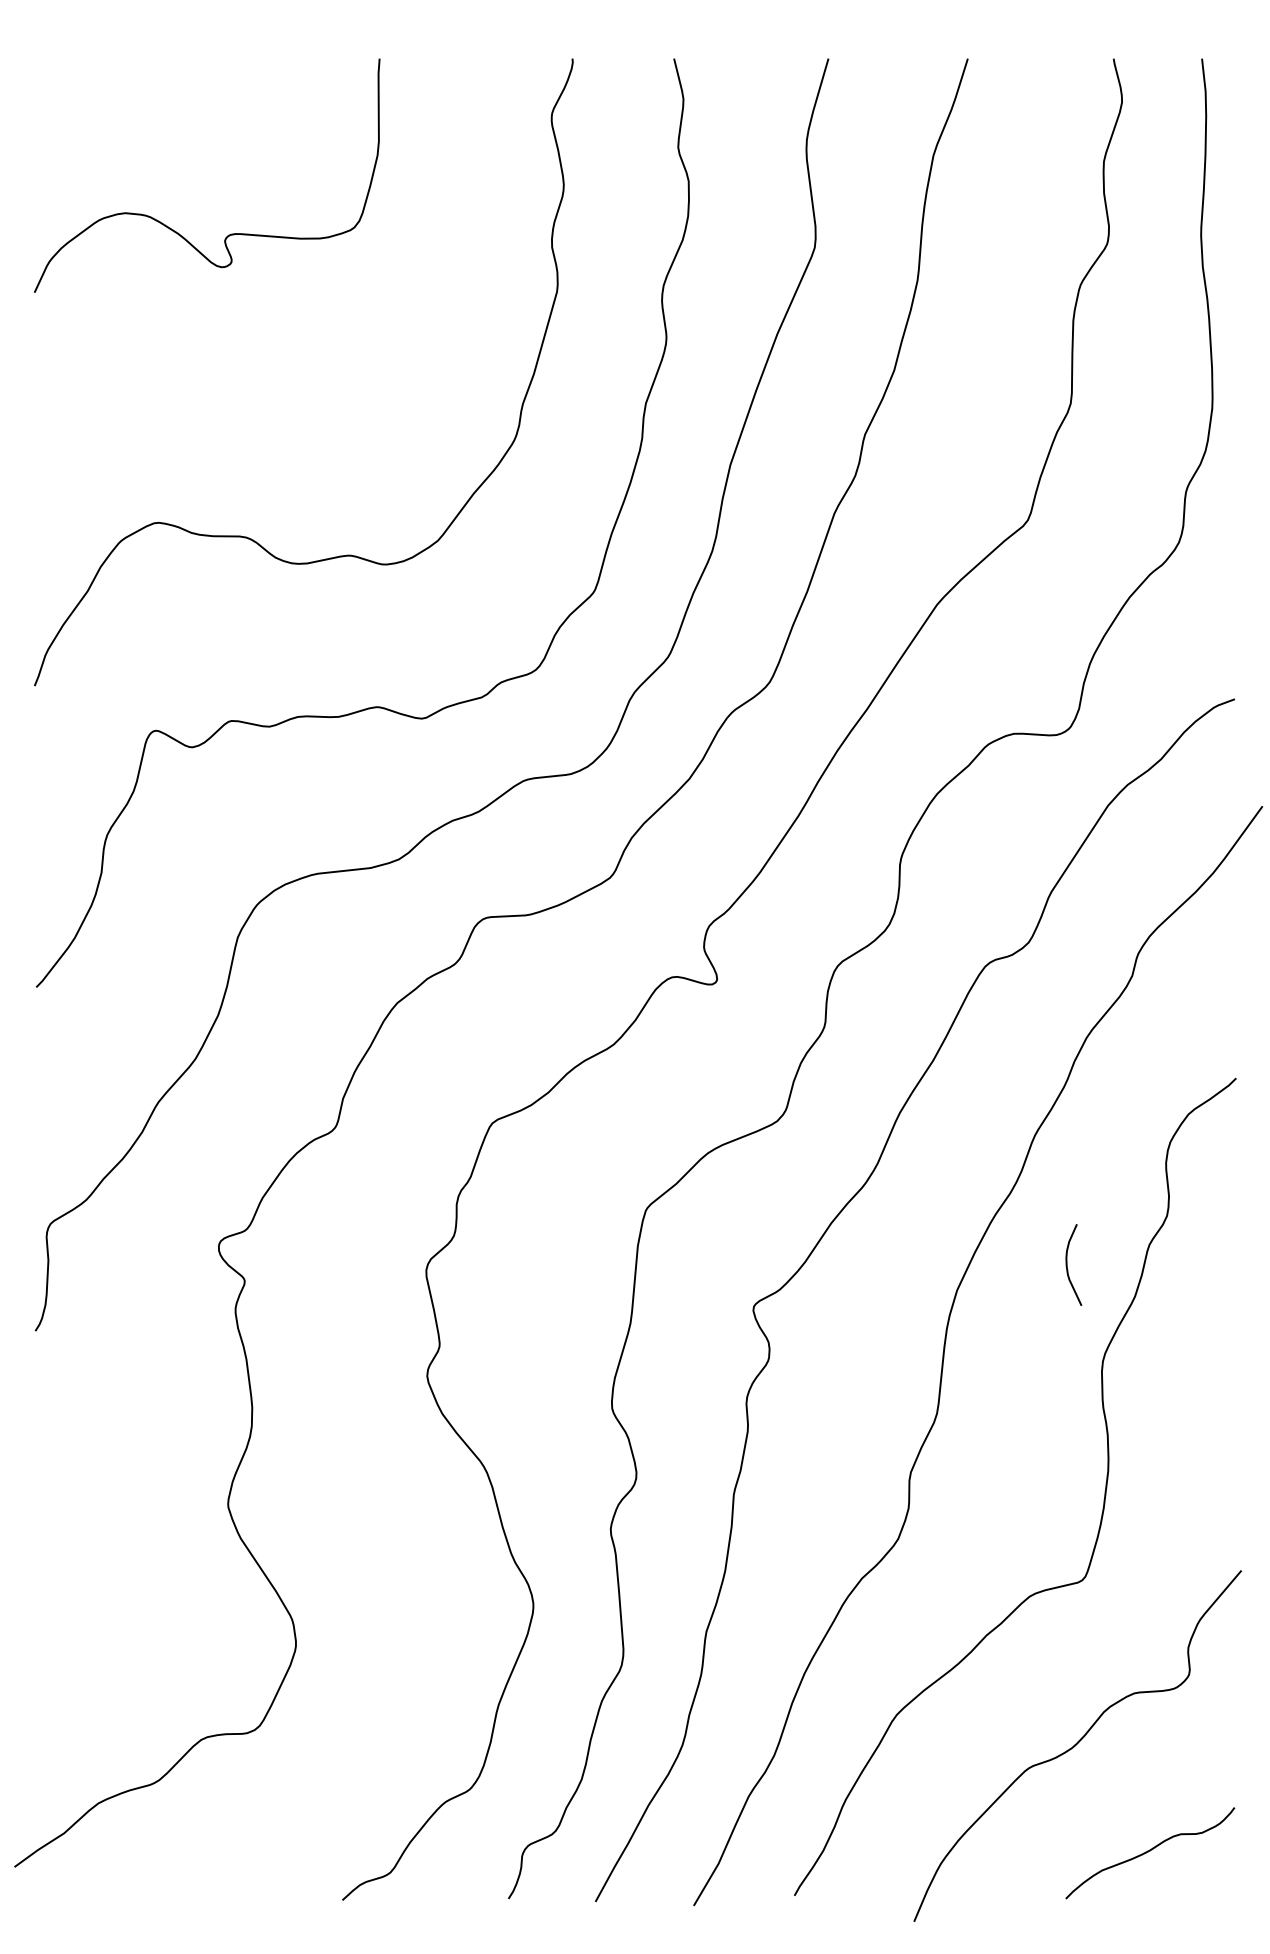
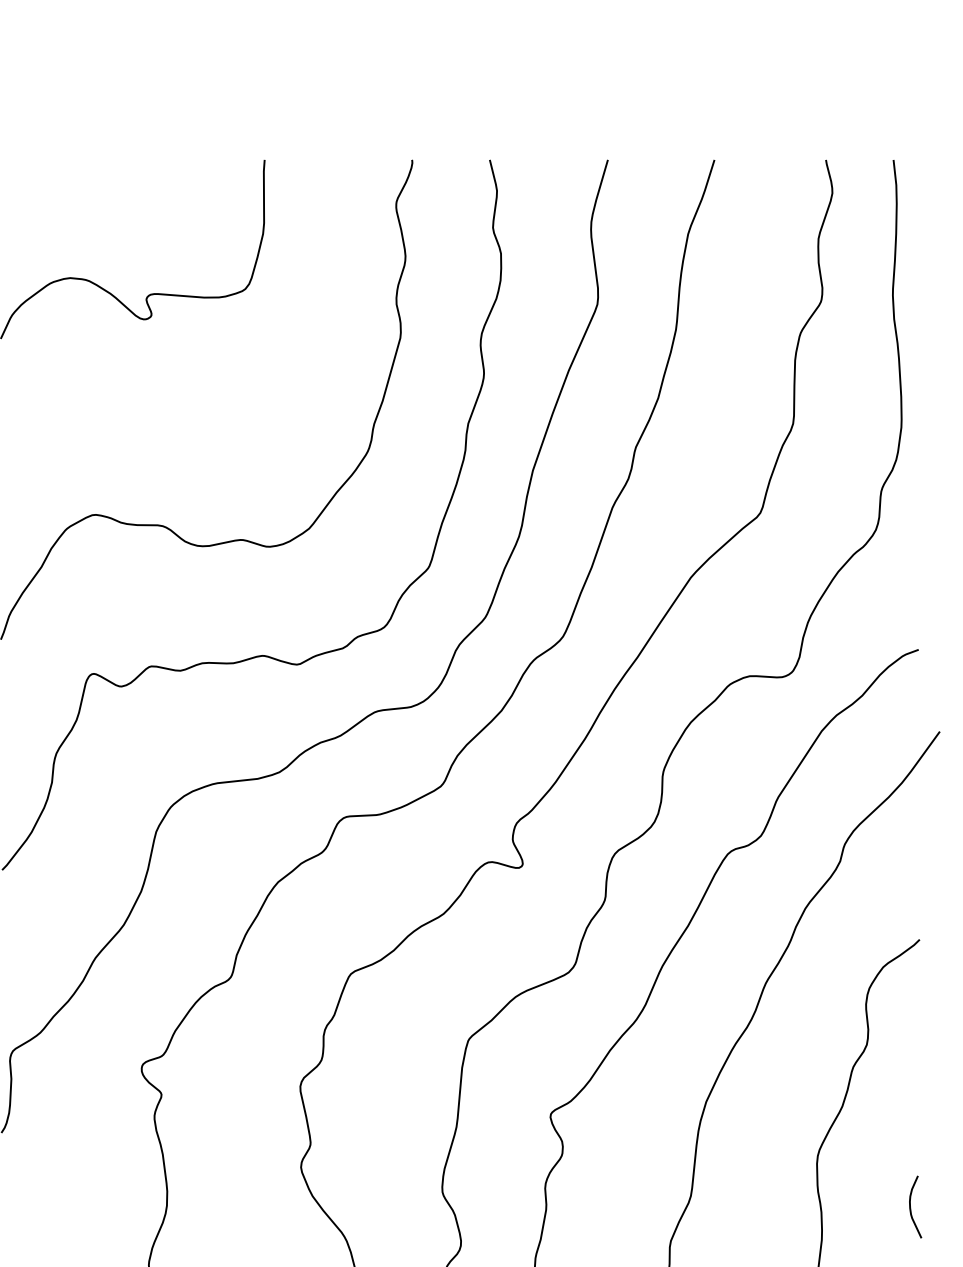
curve: (1067, 1264) -> (910, 1206), moved

